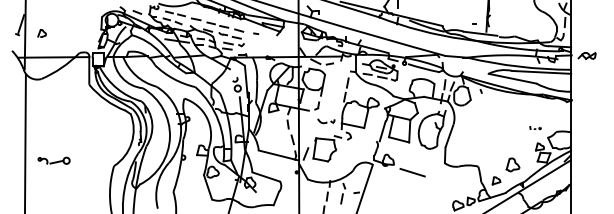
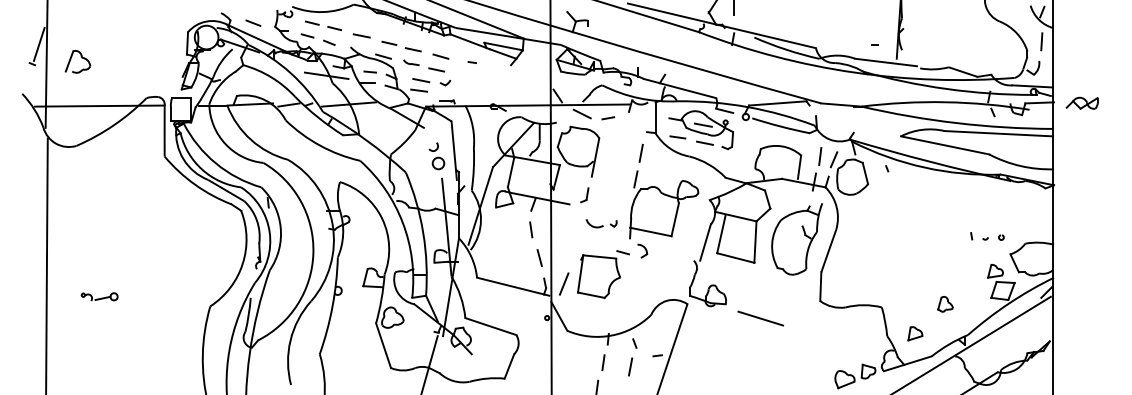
part: (41, 33) -> (76, 61), size x1.67
part: (535, 127) -> (987, 235), size x1.67
part: (53, 160) -> (98, 296), size x0.62
part: (512, 164) -> (944, 303), size x0.62

